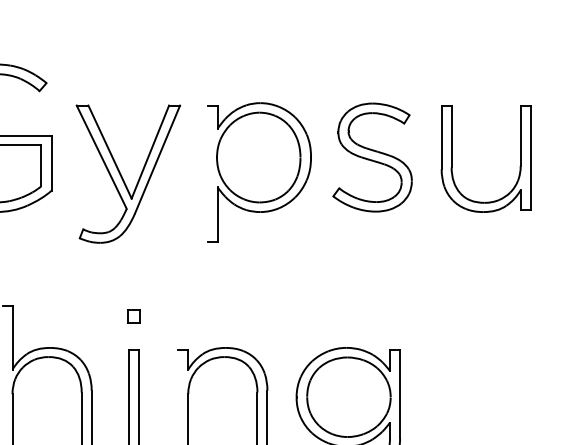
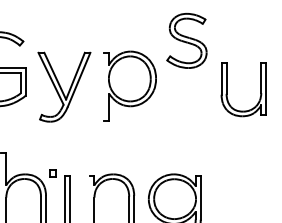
part: (371, 156) -> (186, 40), moved
part: (453, 158) -> (227, 89), moved
part: (132, 316) -> (52, 173), moved

